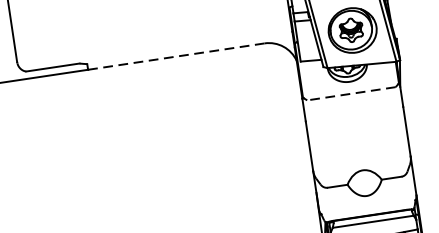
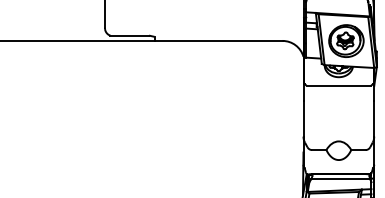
line: (177, 55) -> (219, 40), dashed -> solid
line: (350, 93) -> (338, 85), dashed -> solid

